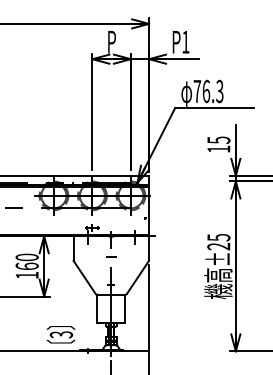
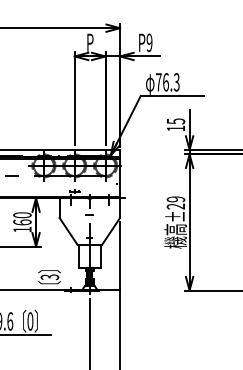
text: (185, 41) -> (149, 42), P1 -> P9
text: (218, 237) -> (175, 199), ±25 -> ±29

